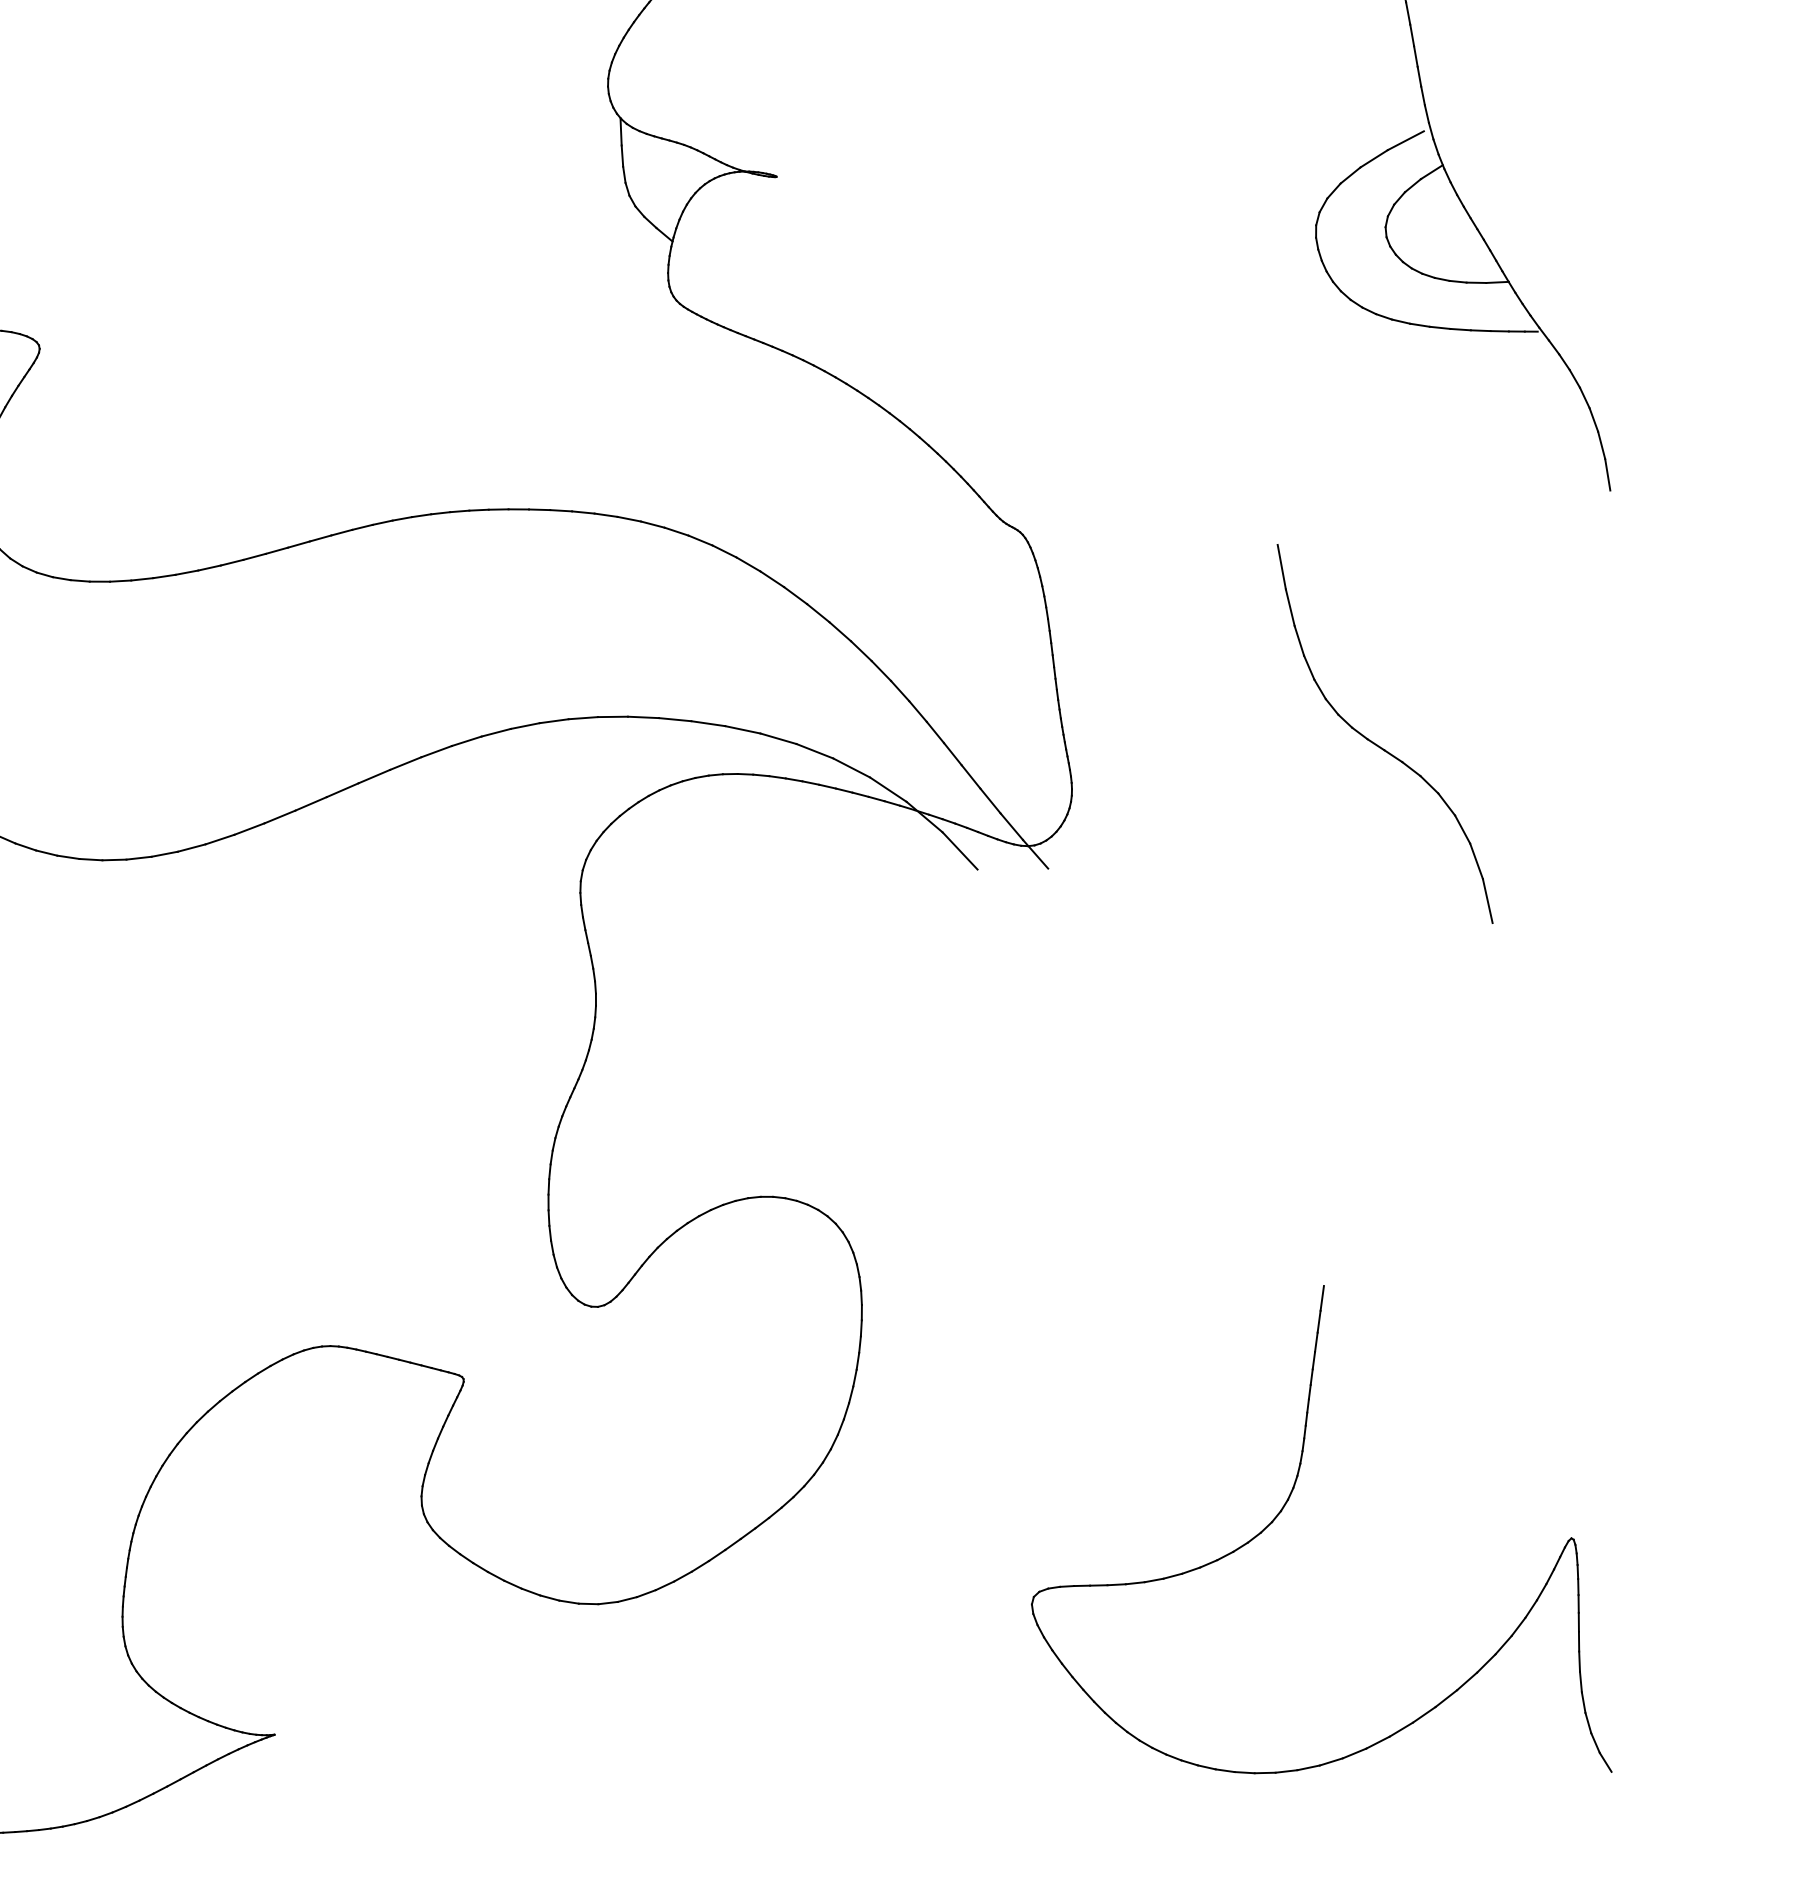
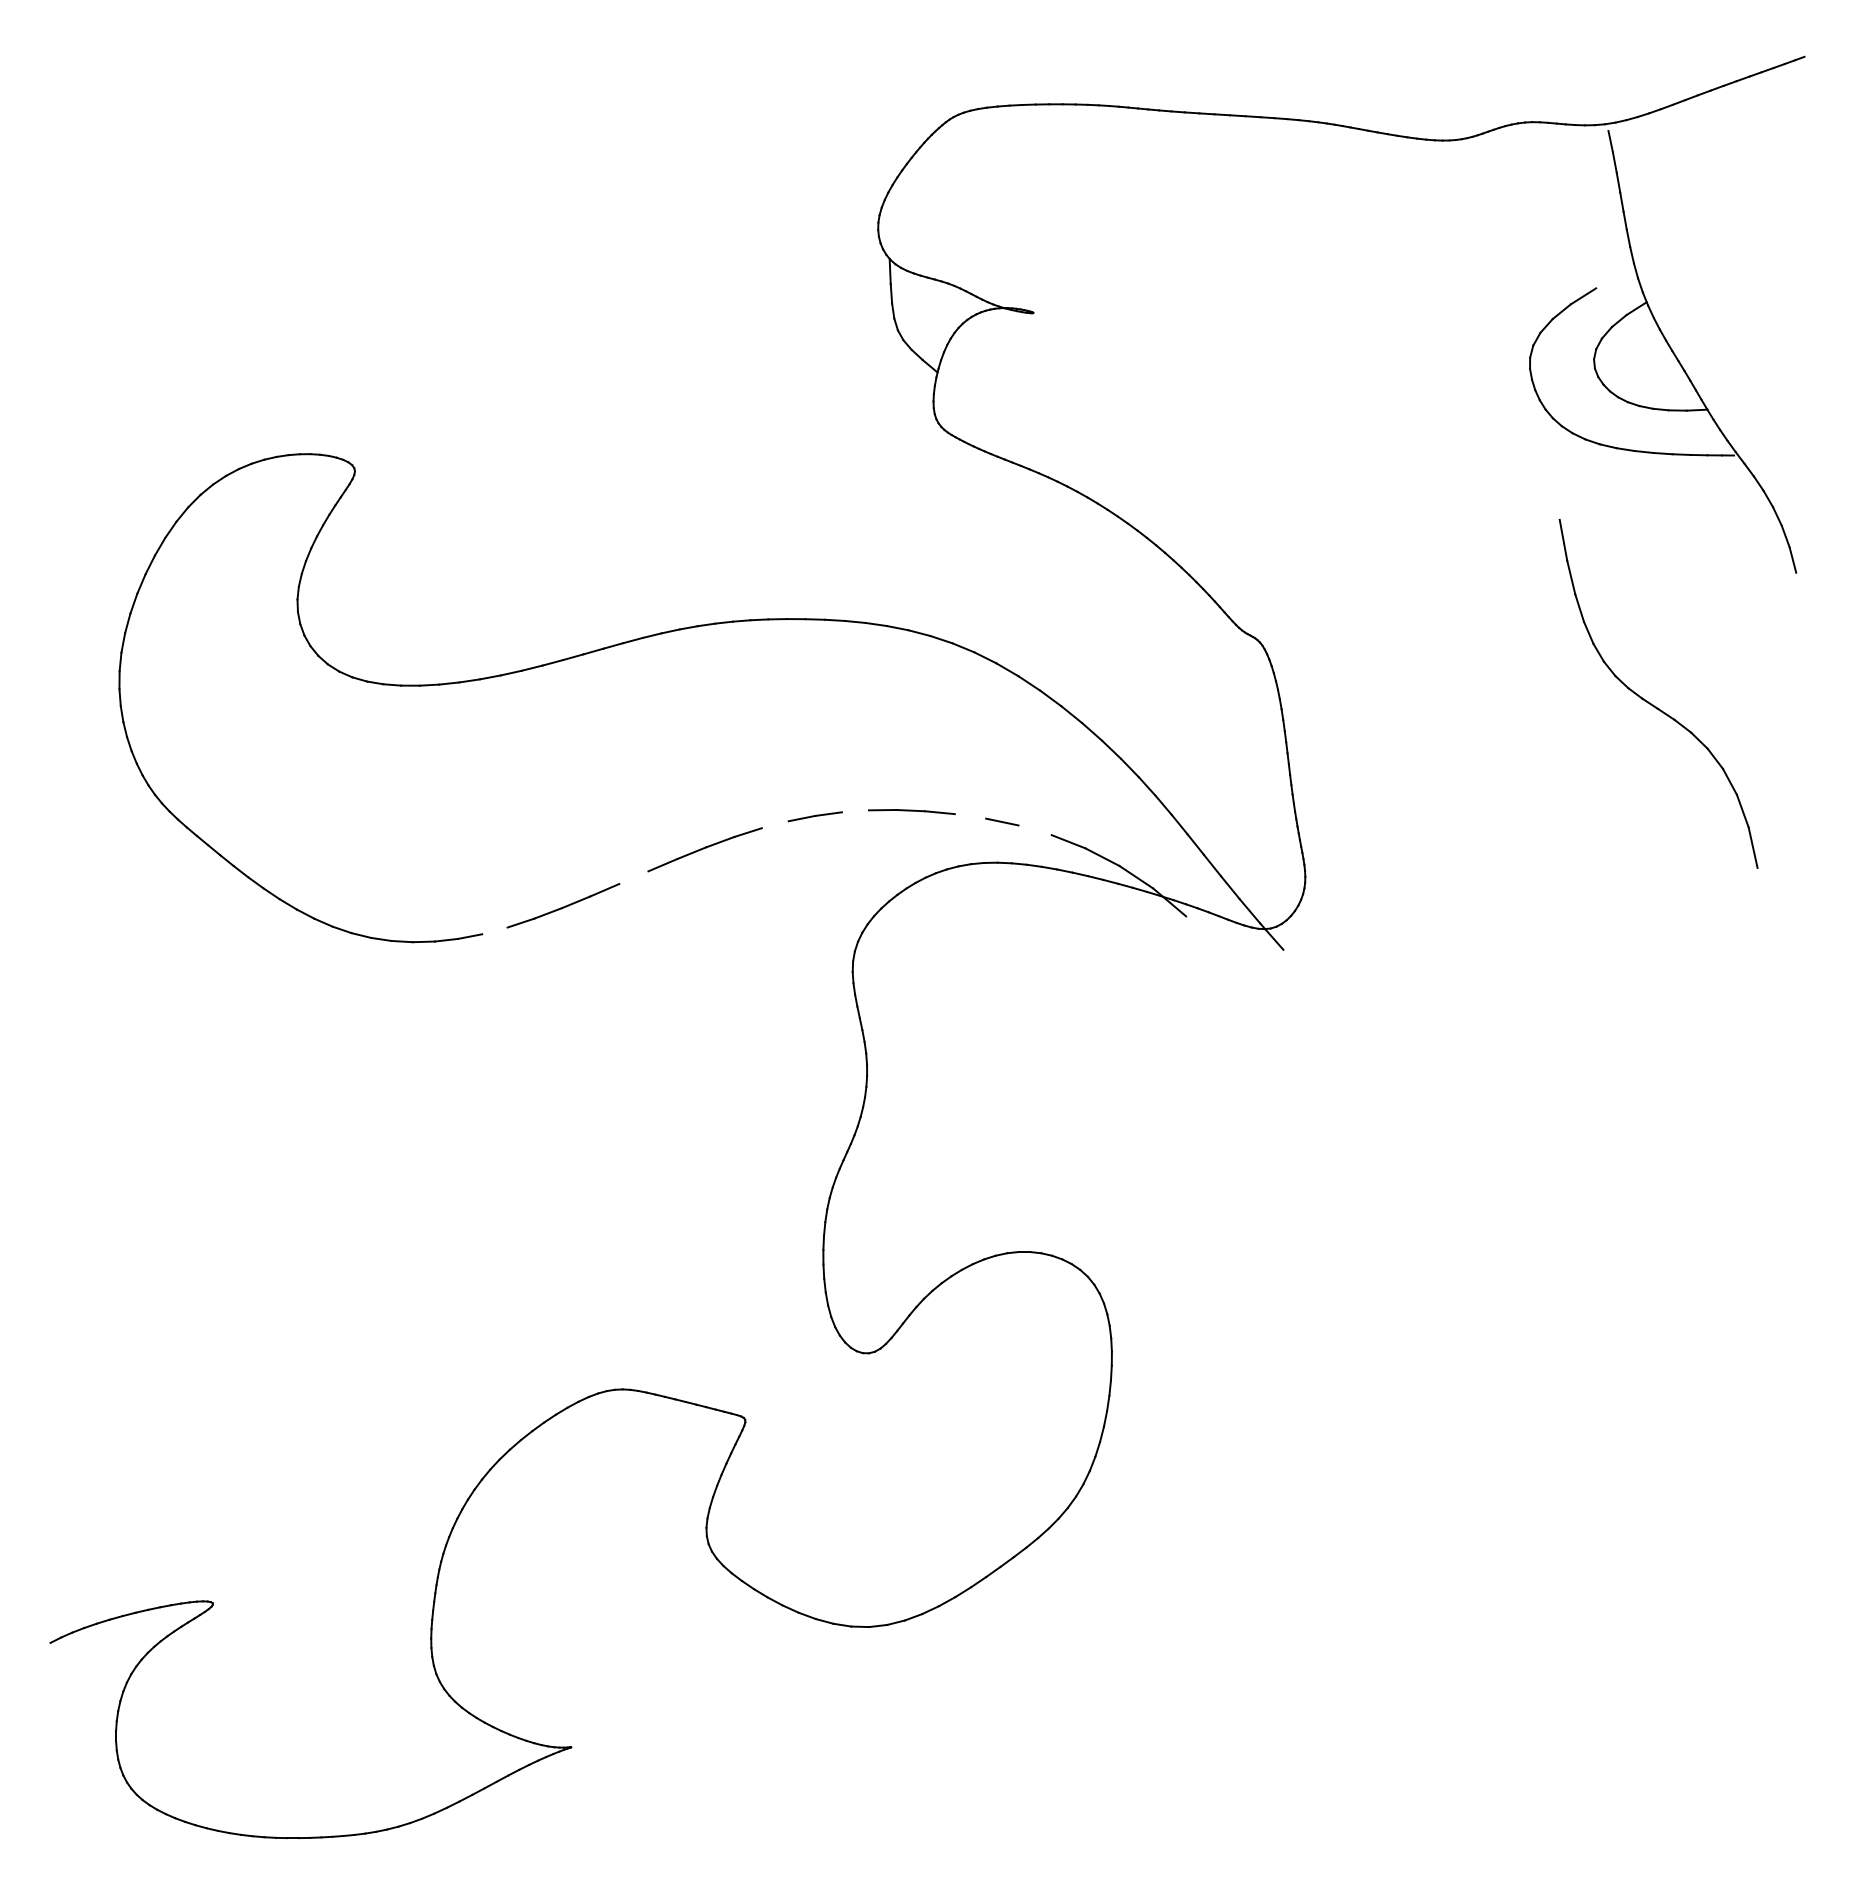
line: (1405, 140) -> (1612, 279), removed
line: (1607, 473) -> (1798, 586), removed
line: (582, 718) -> (854, 811), removed
line: (708, 723) -> (970, 816), removed
line: (495, 732) -> (774, 824), removed
line: (777, 738) -> (1034, 830), removed
part: (1376, 743) -> (1650, 702), moved
line: (342, 790) -> (633, 877), removed
line: (191, 847) -> (494, 930), removed
line: (960, 850) -> (1202, 933), removed
part: (1285, 1506) -> (1501, 1537), removed

